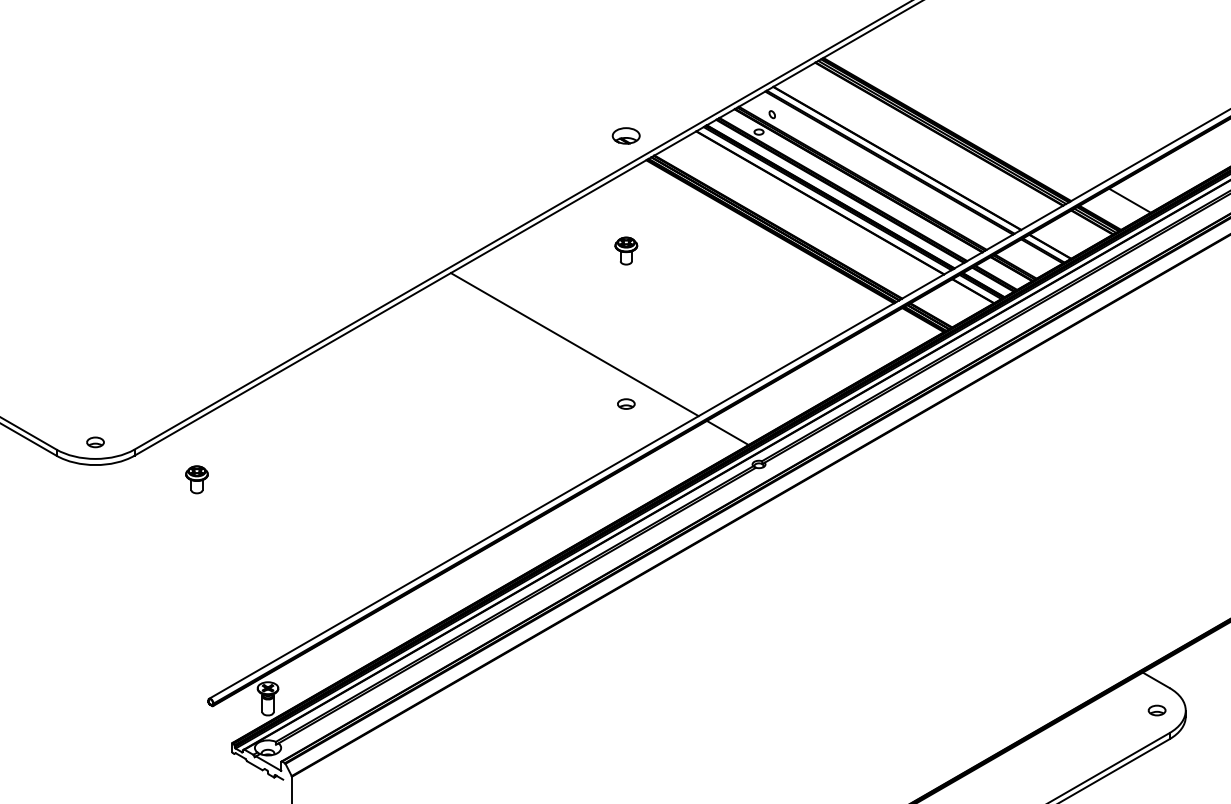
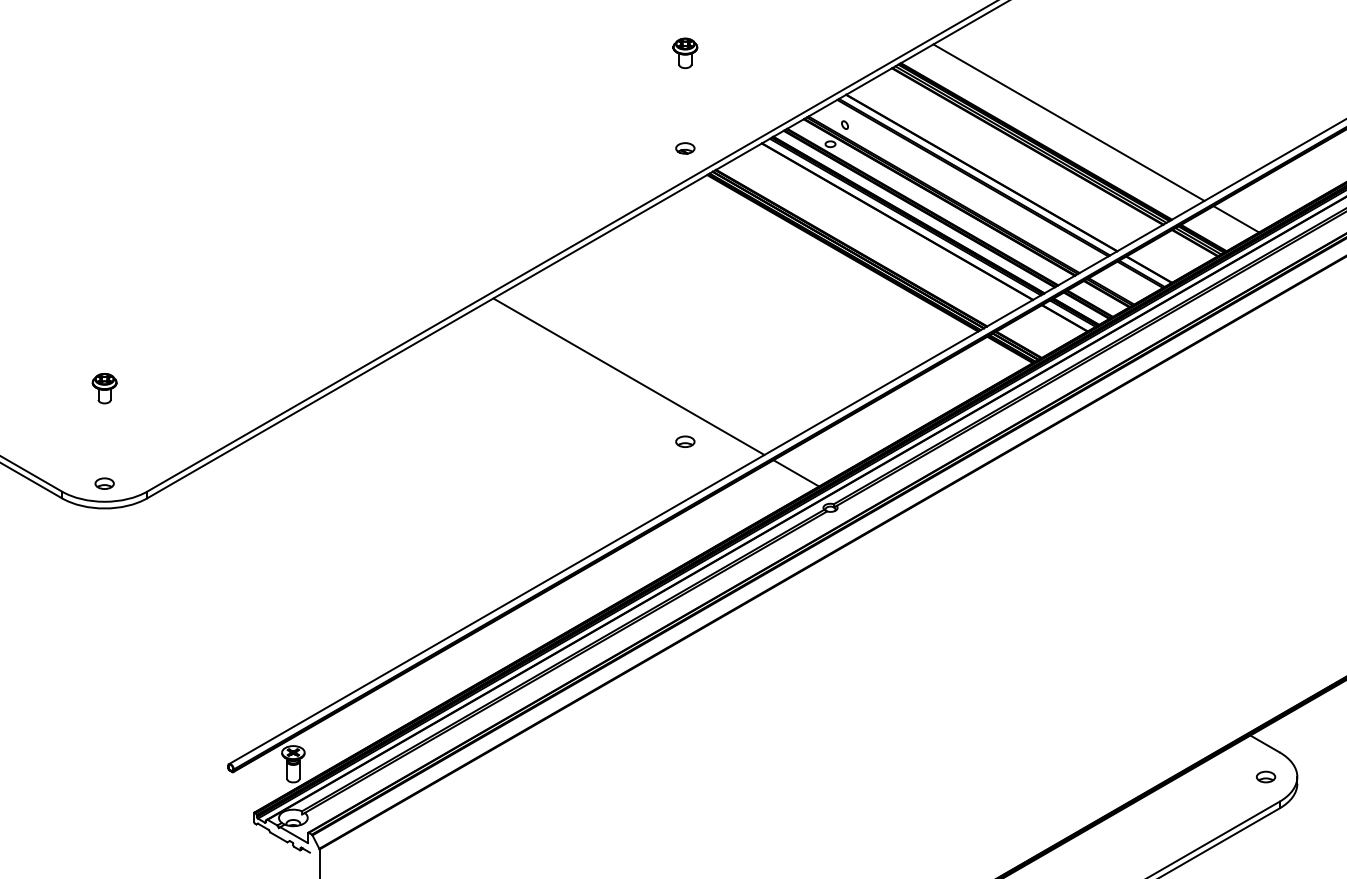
line: (976, 112) -> (1068, 122), added
part: (626, 135) -> (685, 148), size x0.62
part: (626, 251) -> (685, 53), moved
part: (196, 479) -> (104, 388), moved

